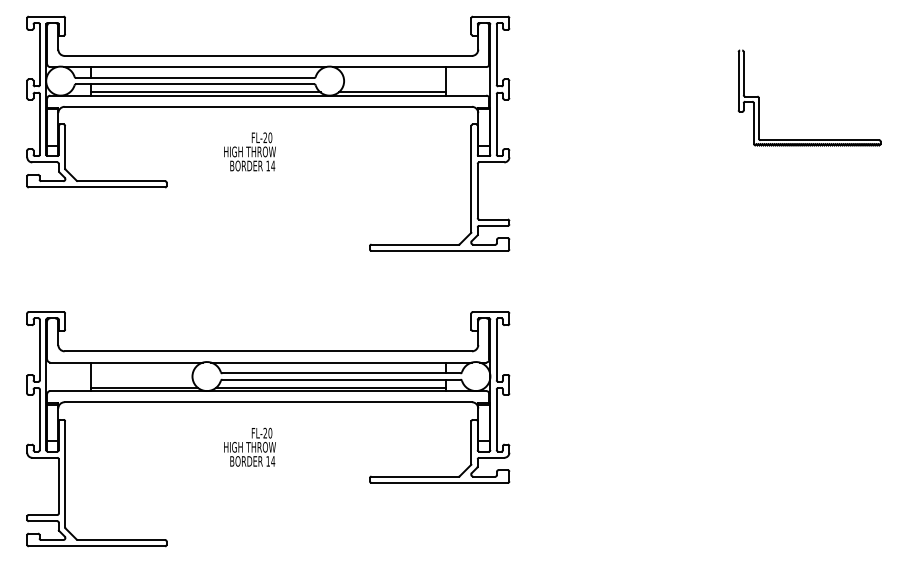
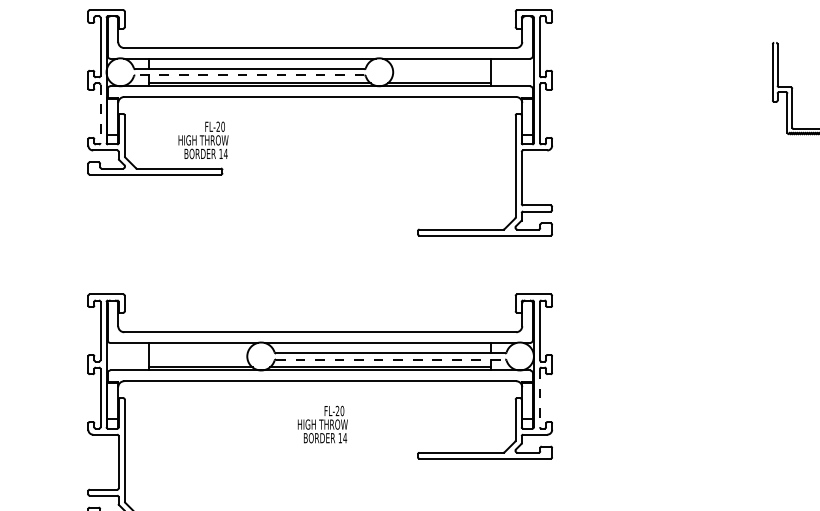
line: (194, 84) -> (249, 75), solid -> dashed
line: (39, 124) -> (100, 114), solid -> dashed
text: (249, 151) -> (203, 139), moved
line: (341, 379) -> (390, 359), solid -> dashed
line: (496, 420) -> (539, 398), solid -> dashed
text: (249, 446) -> (322, 423), moved

